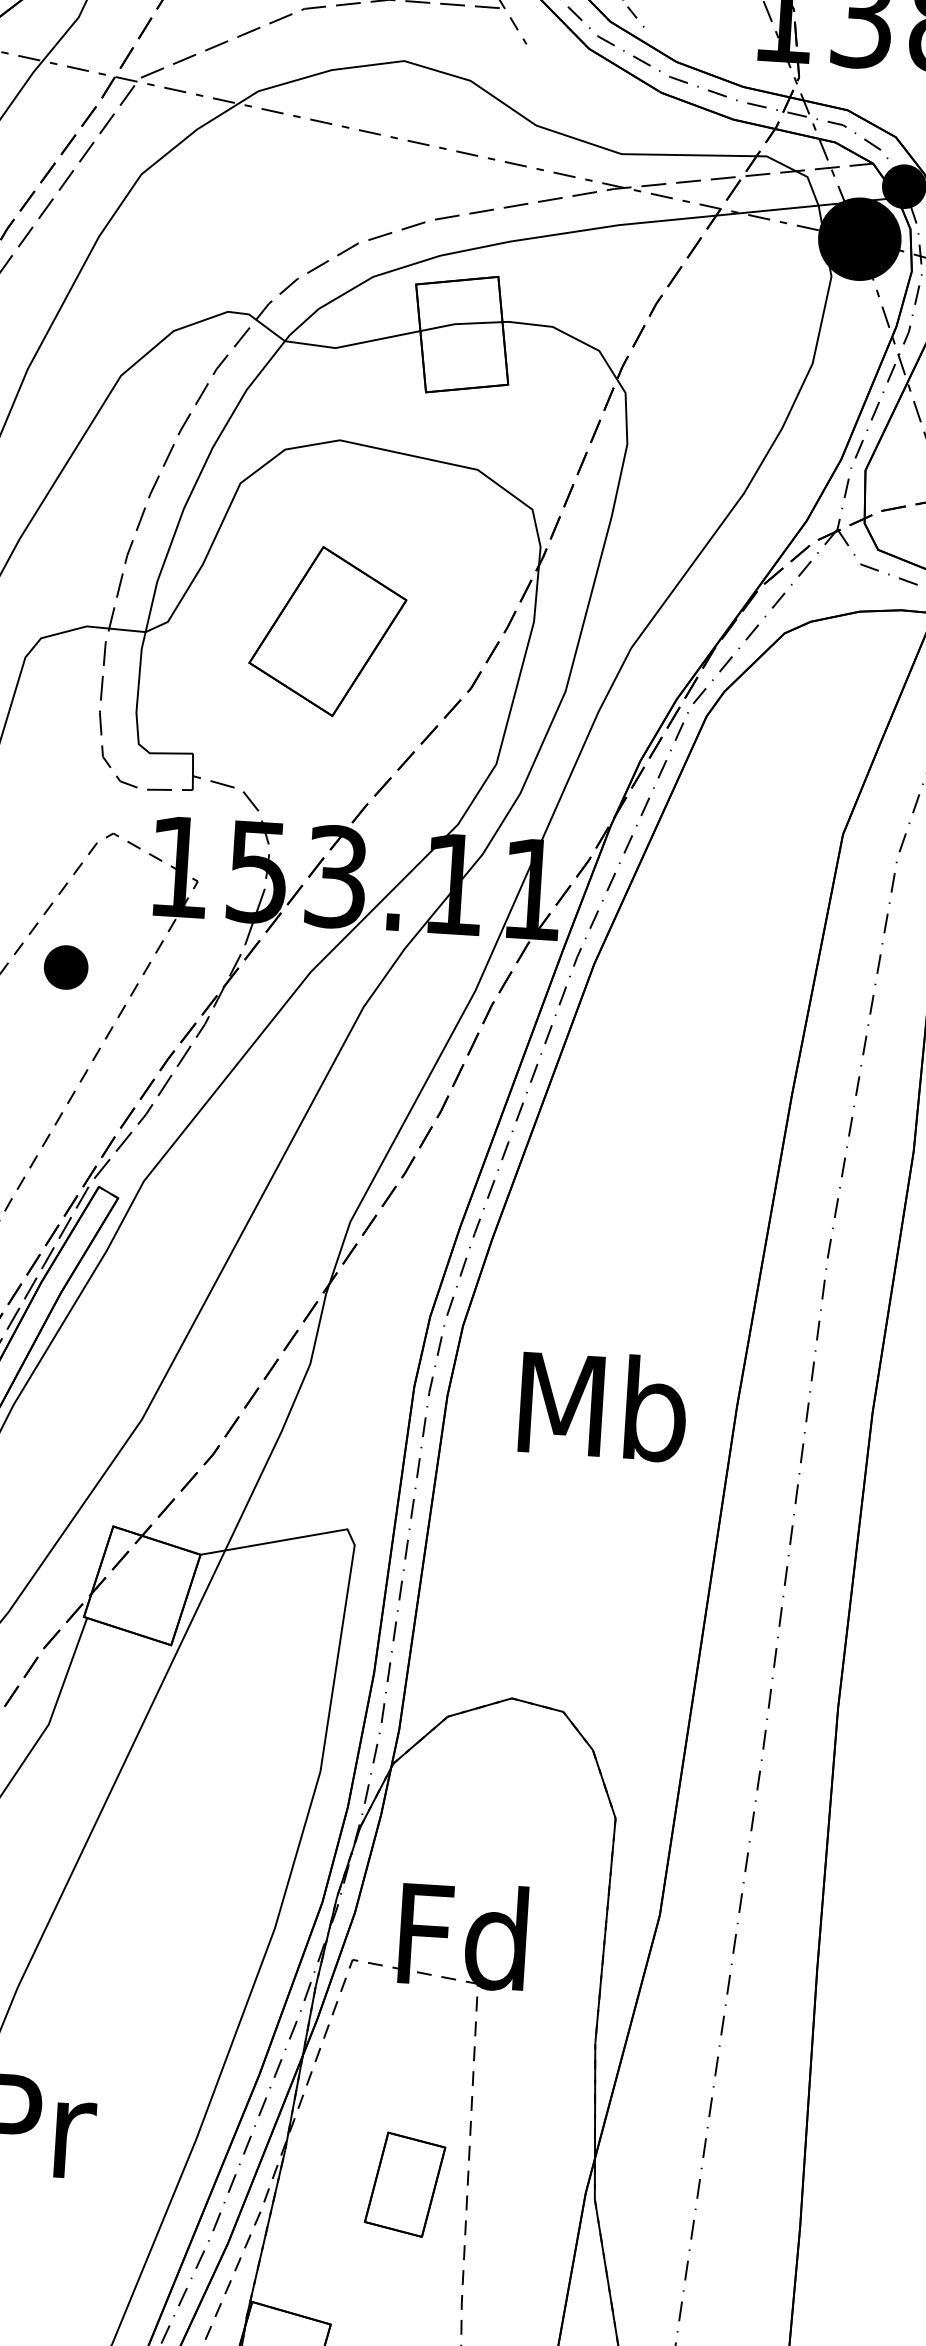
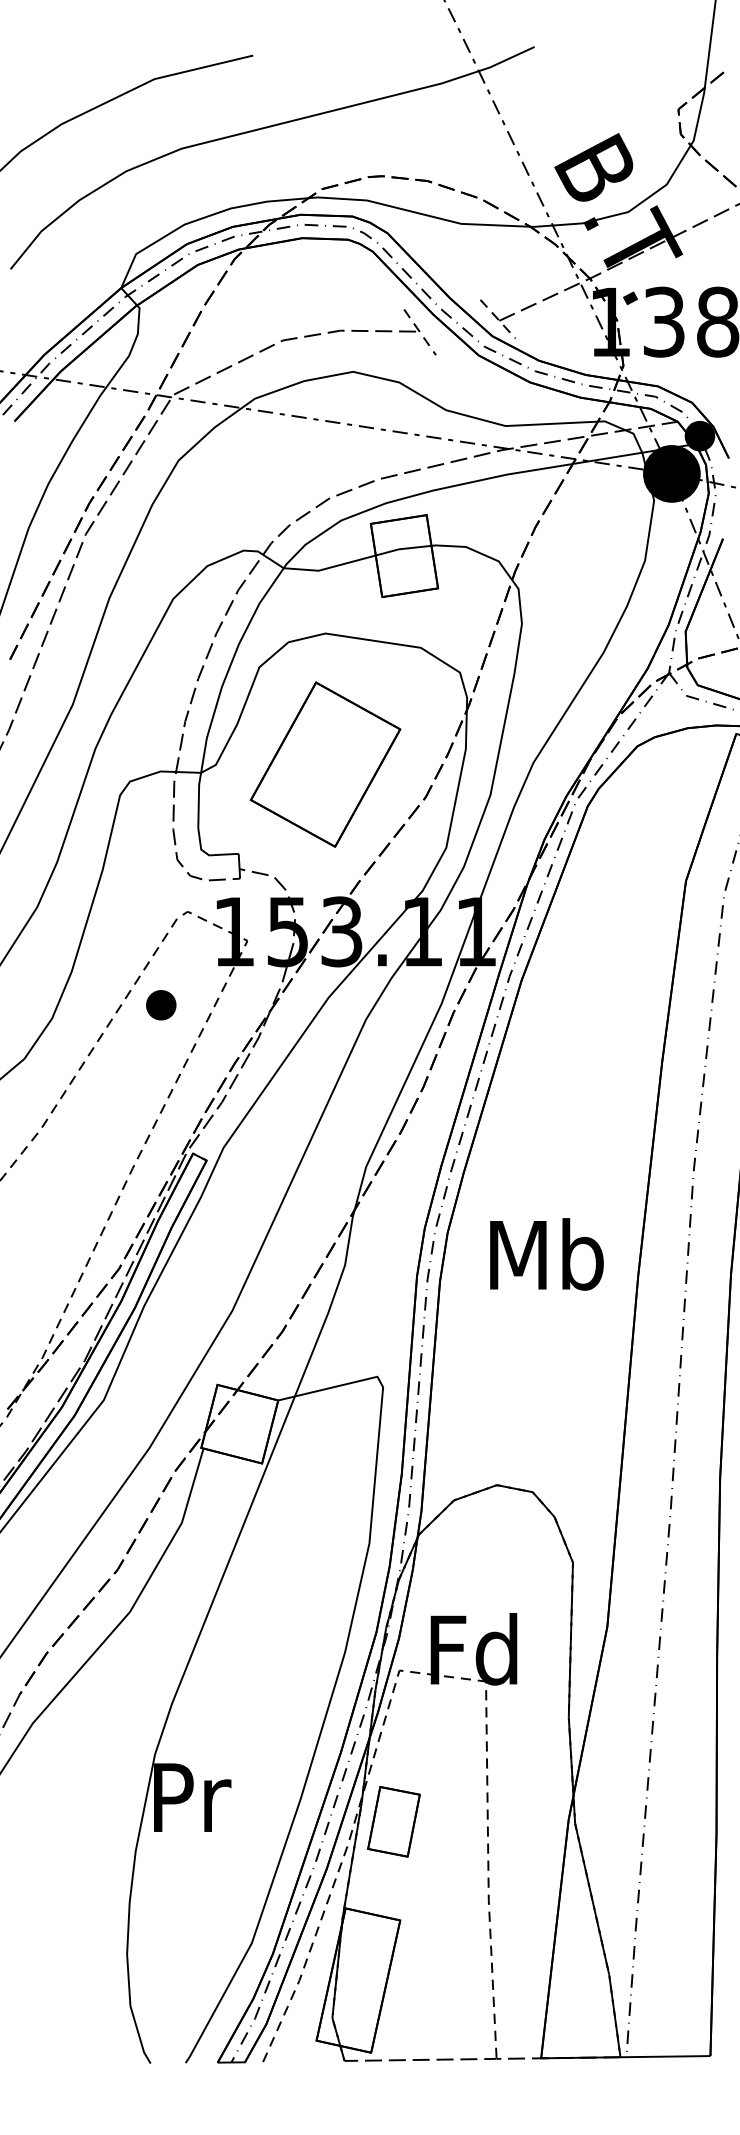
part: (327, 631) -> (325, 764), size x1.43
text: (602, 1405) -> (546, 1254), moved
part: (404, 2184) -> (393, 1821), moved

